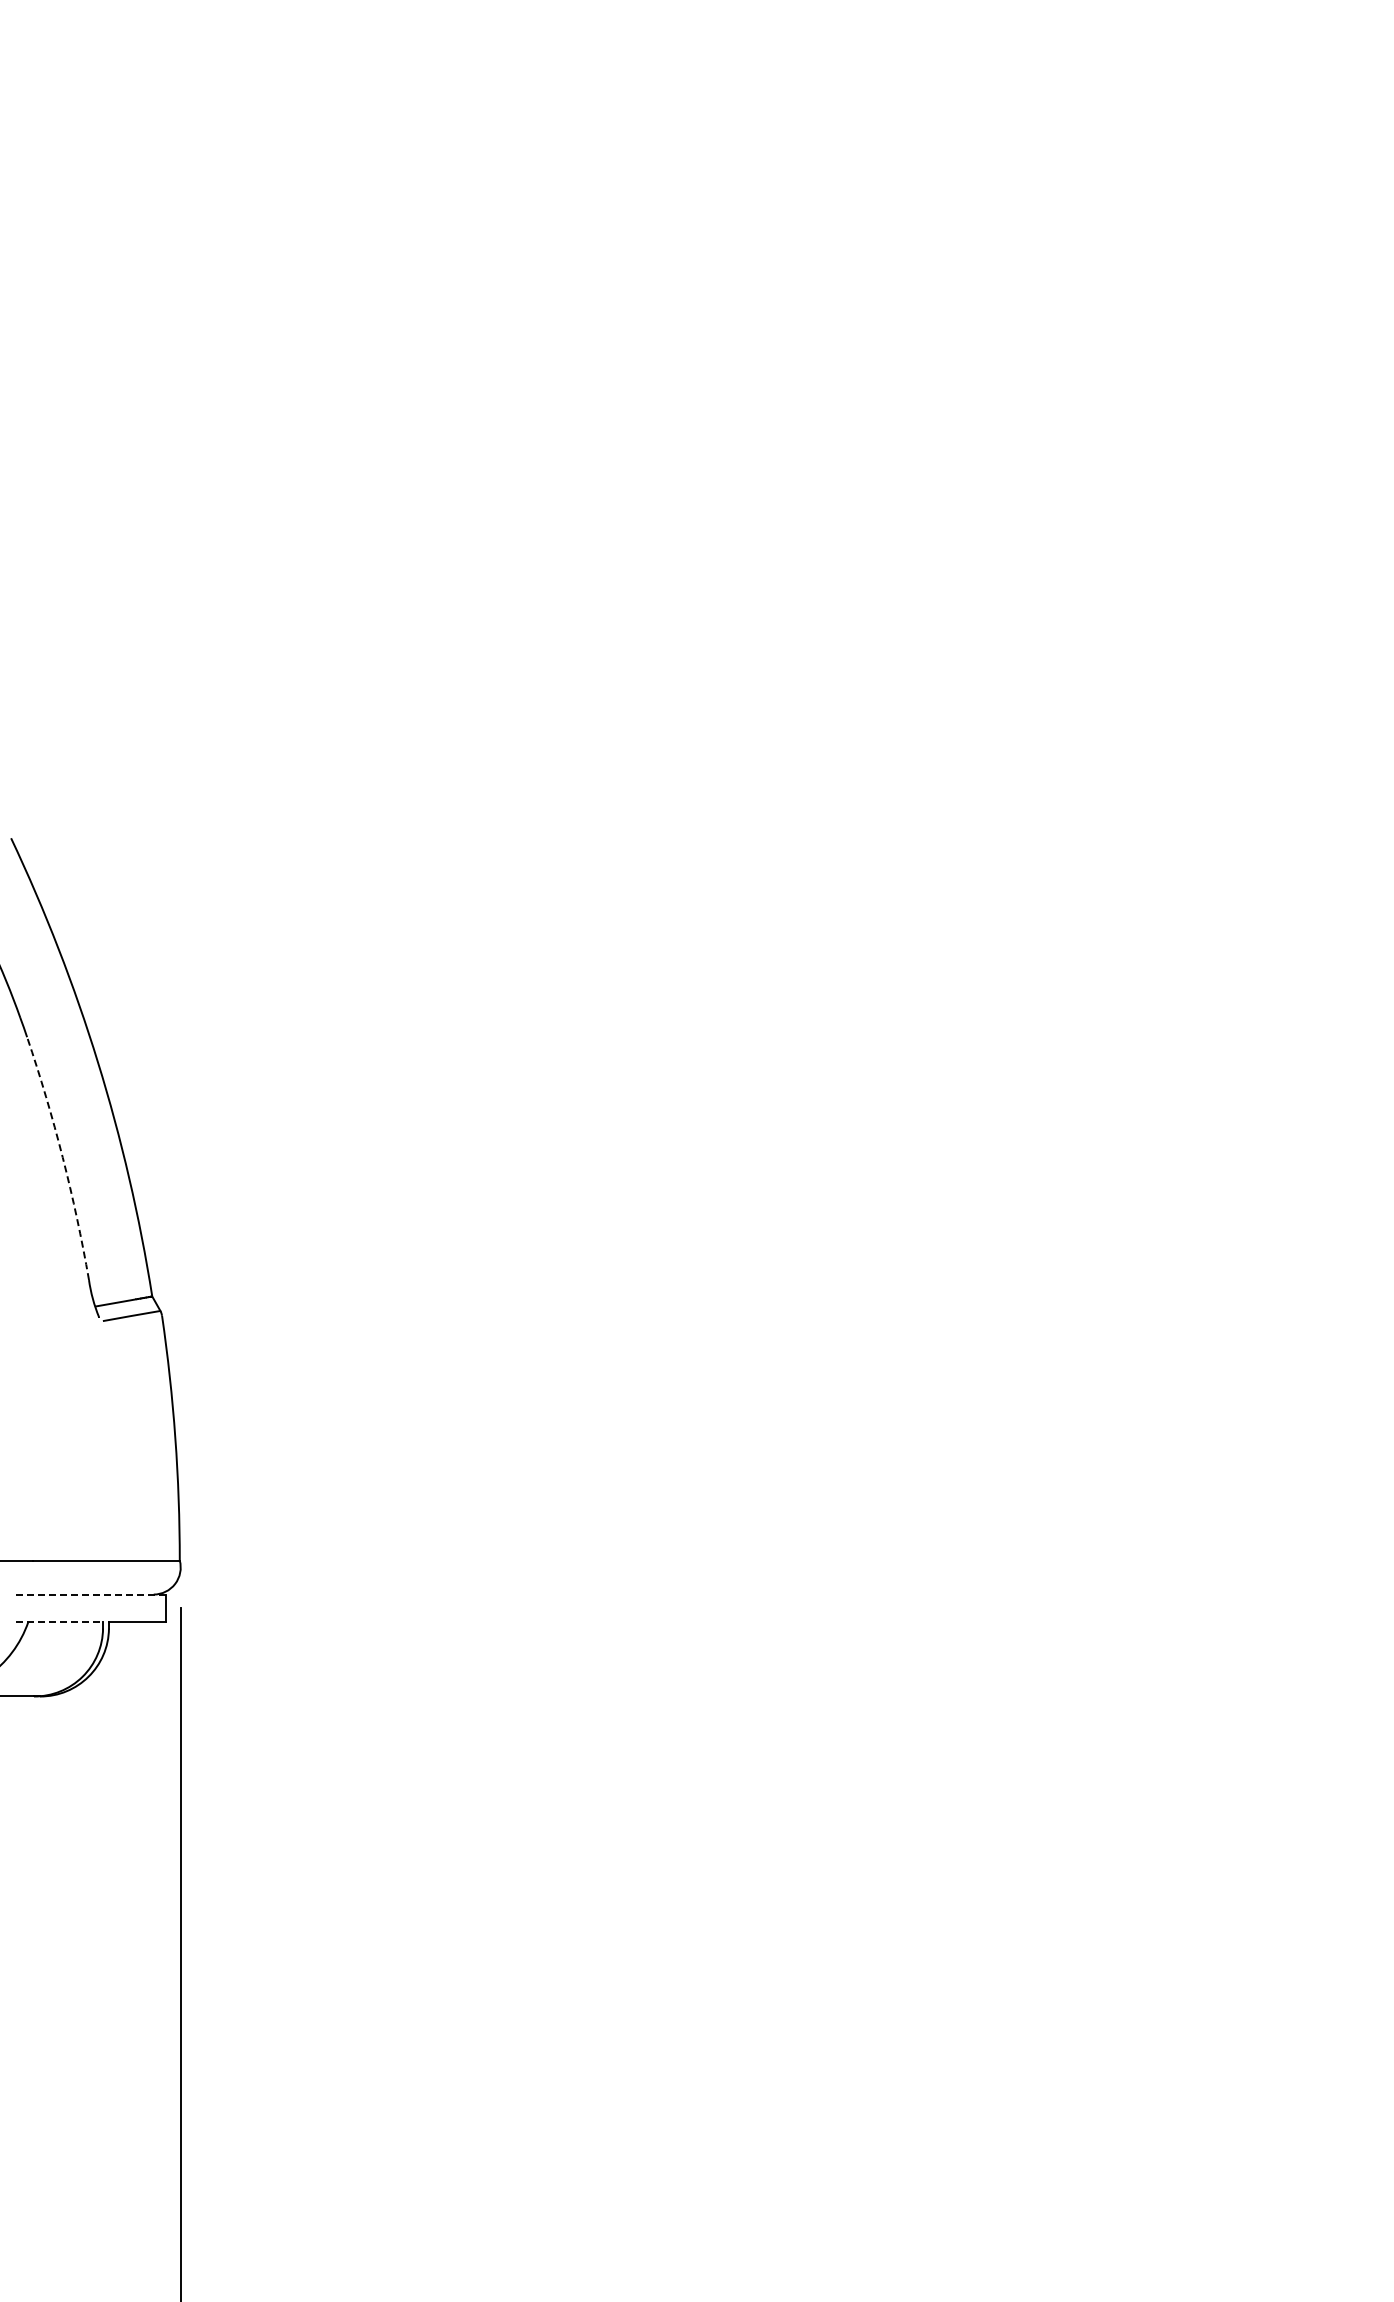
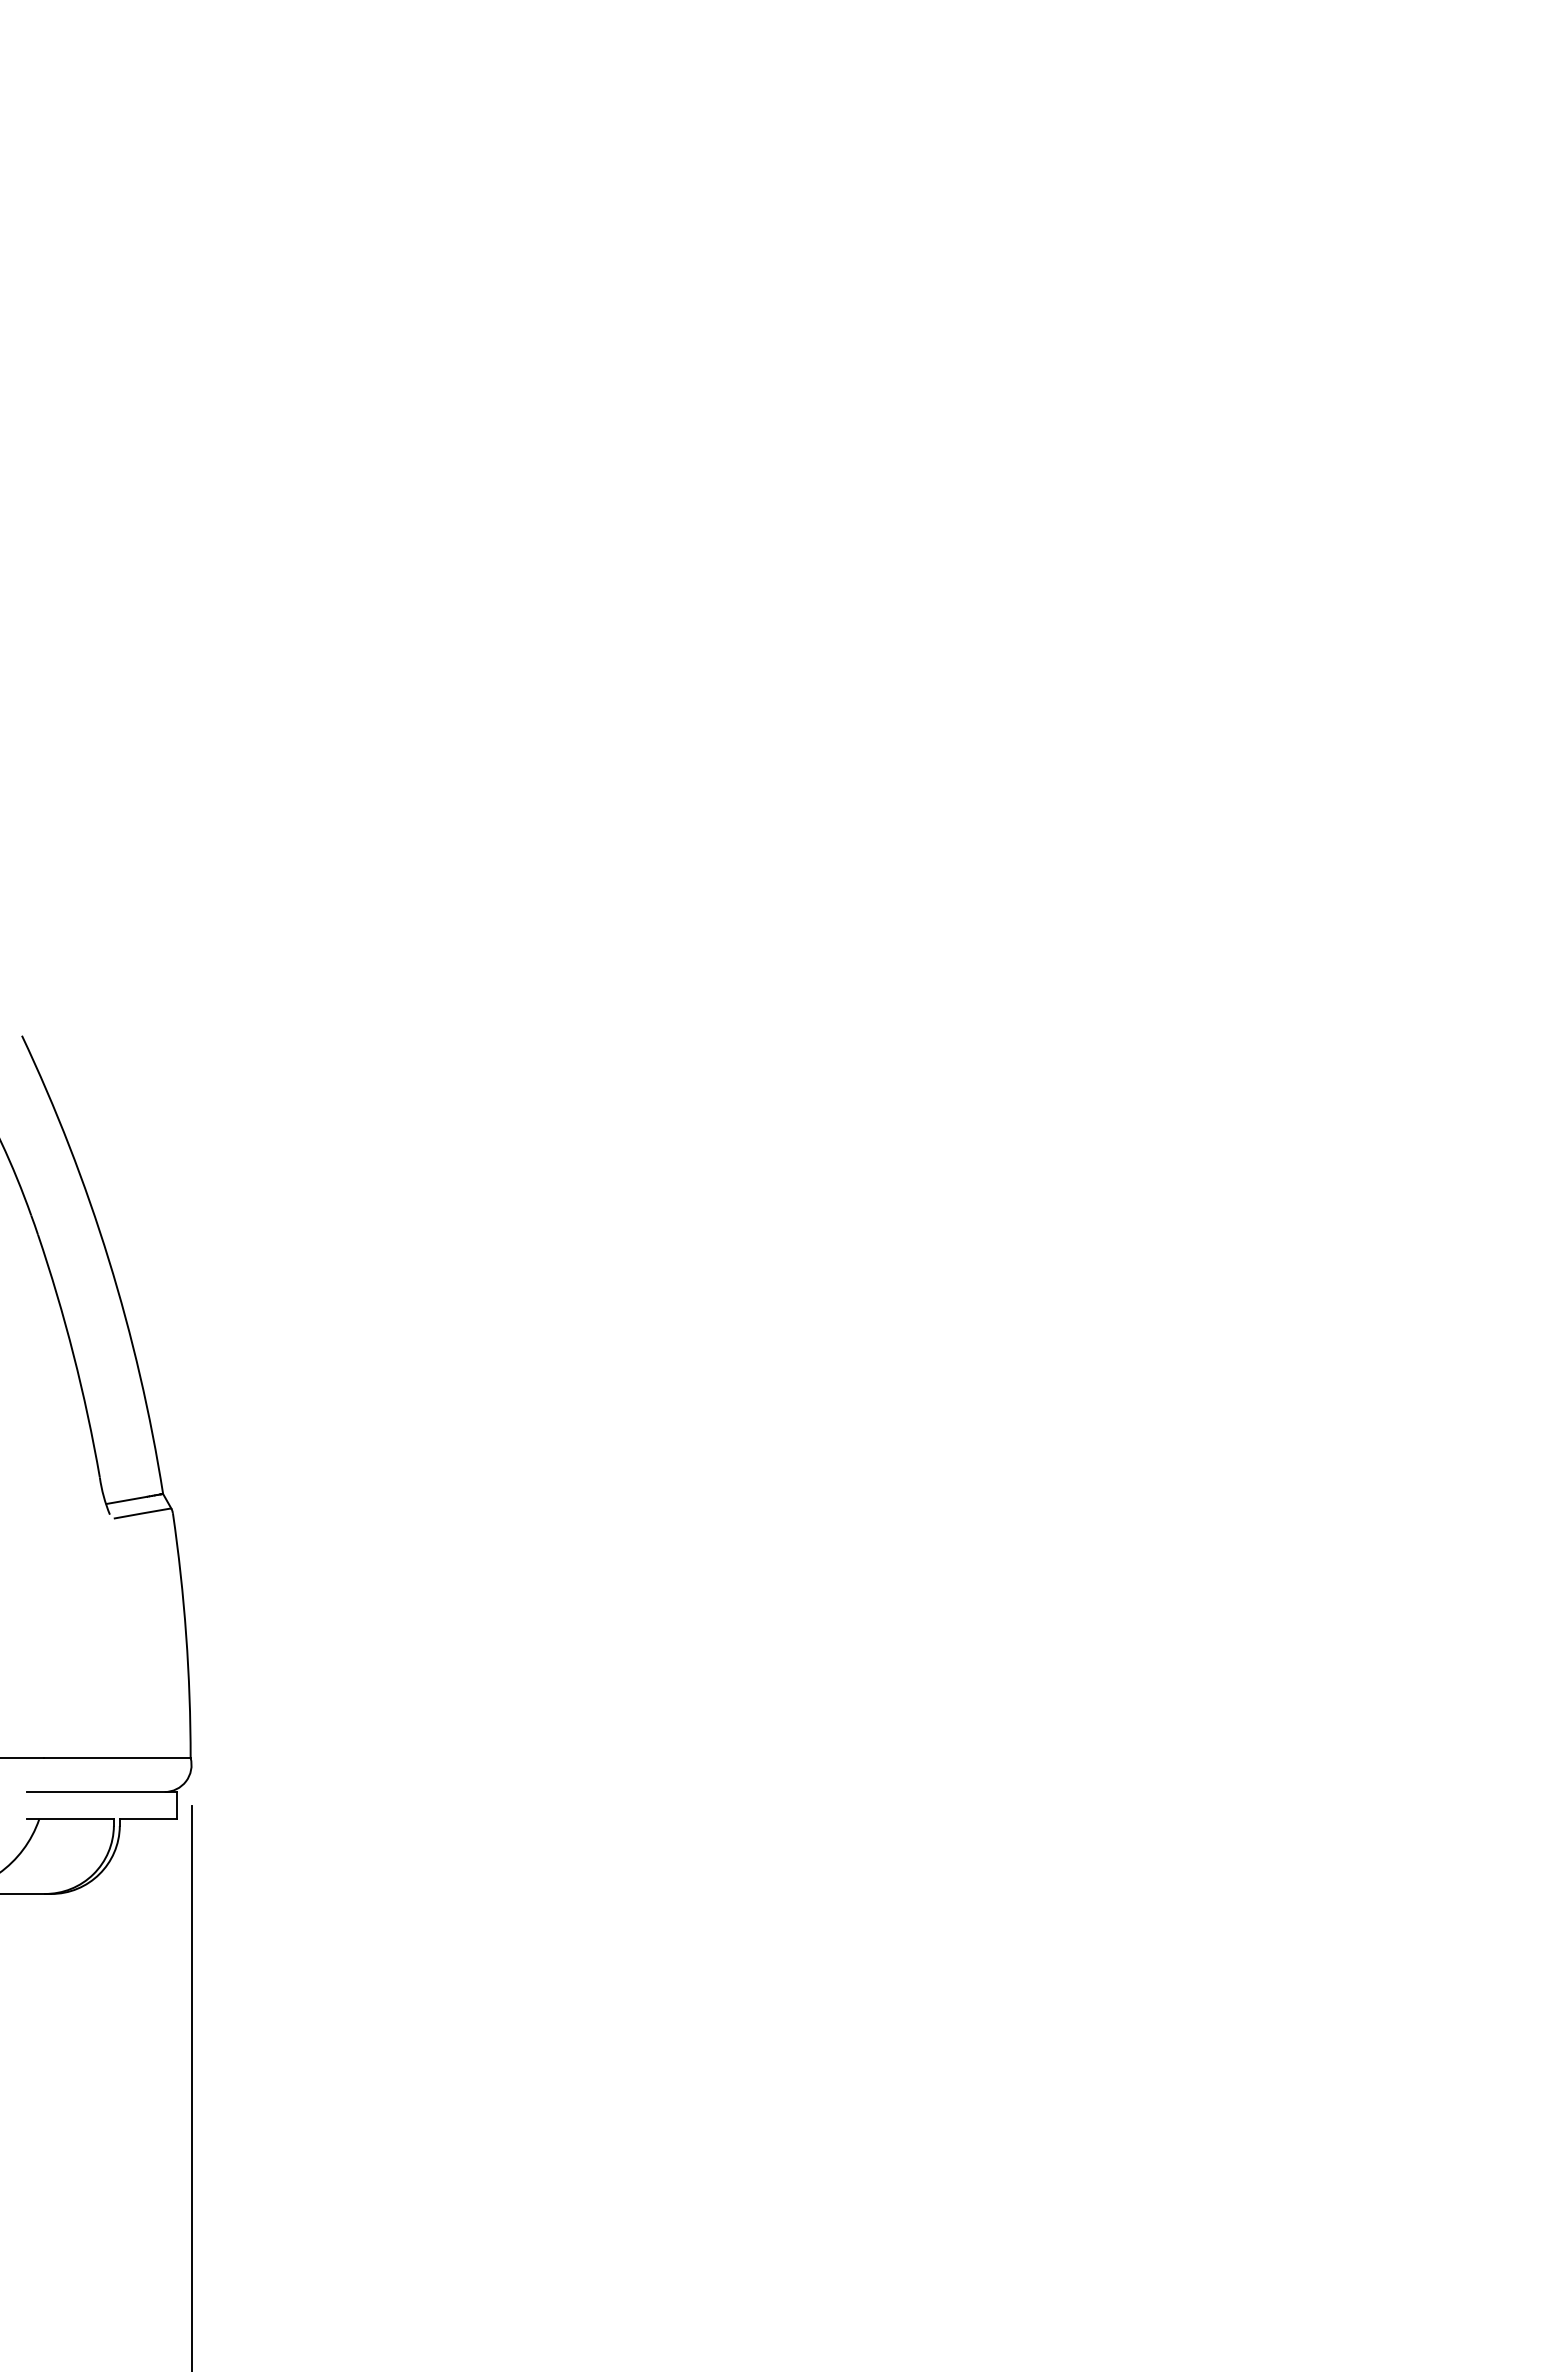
arc: (62, 1157) -> (73, 1354), dashed -> solid
line: (90, 1595) -> (101, 1792), dashed -> solid
line: (59, 1622) -> (70, 1819), dashed -> solid

